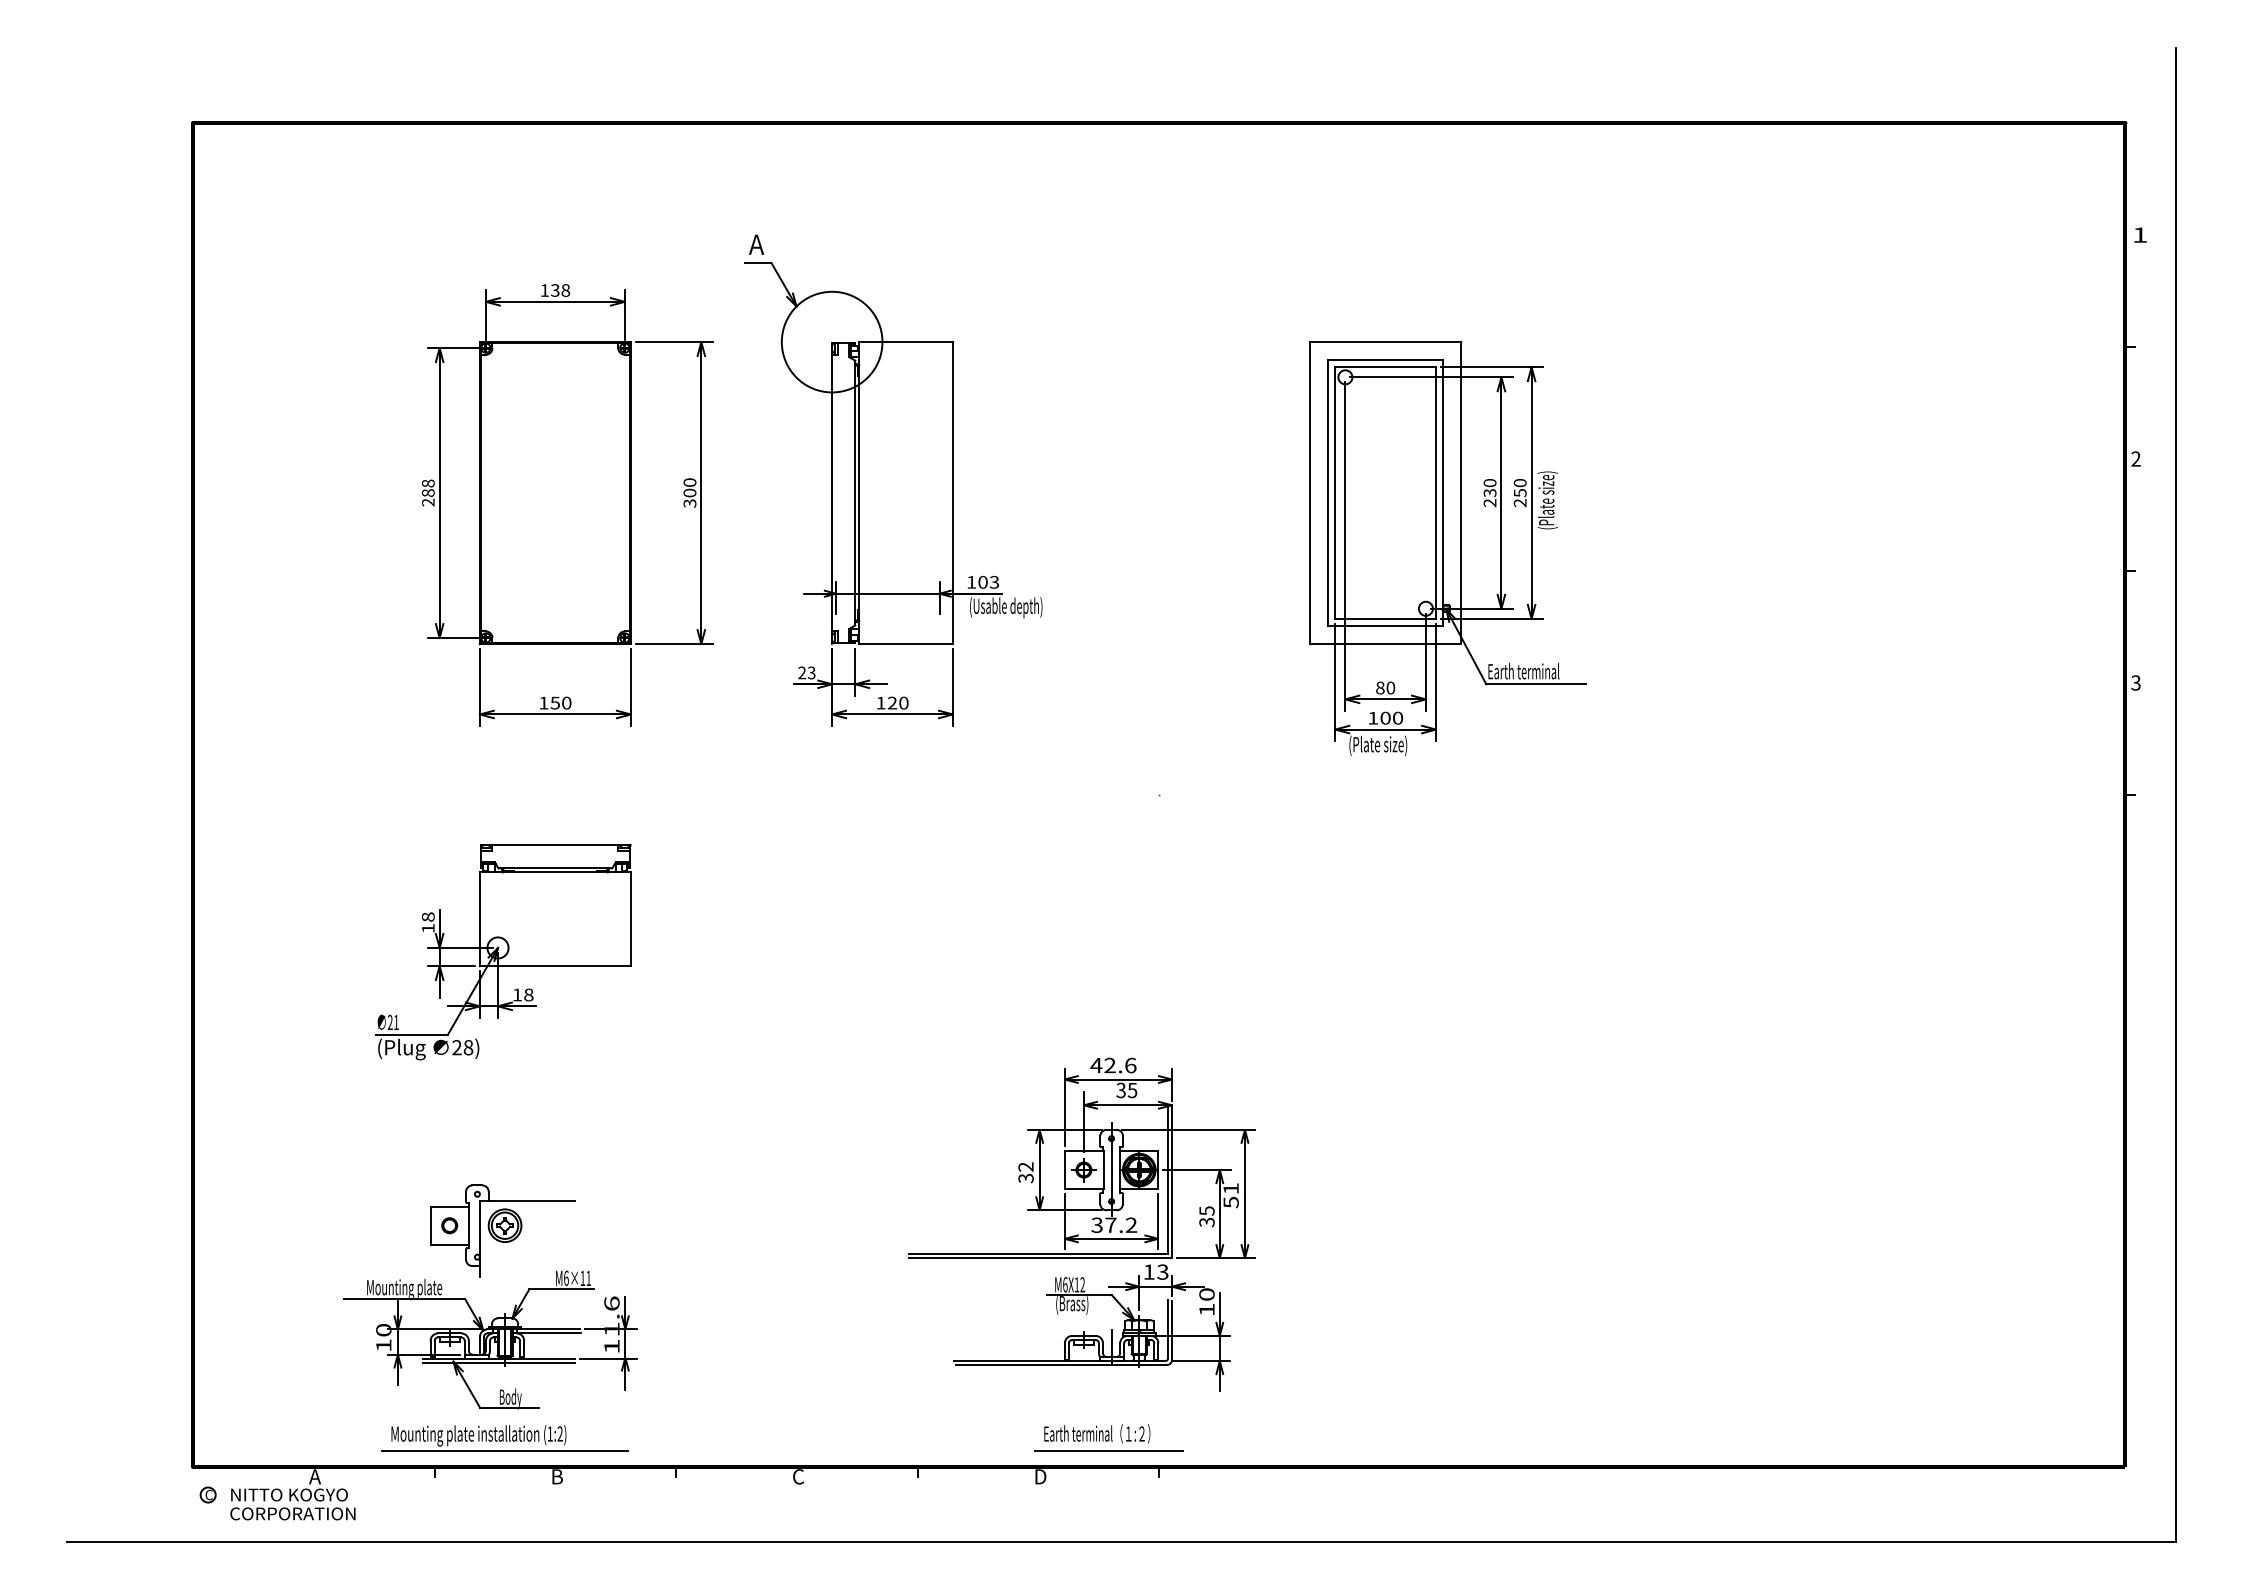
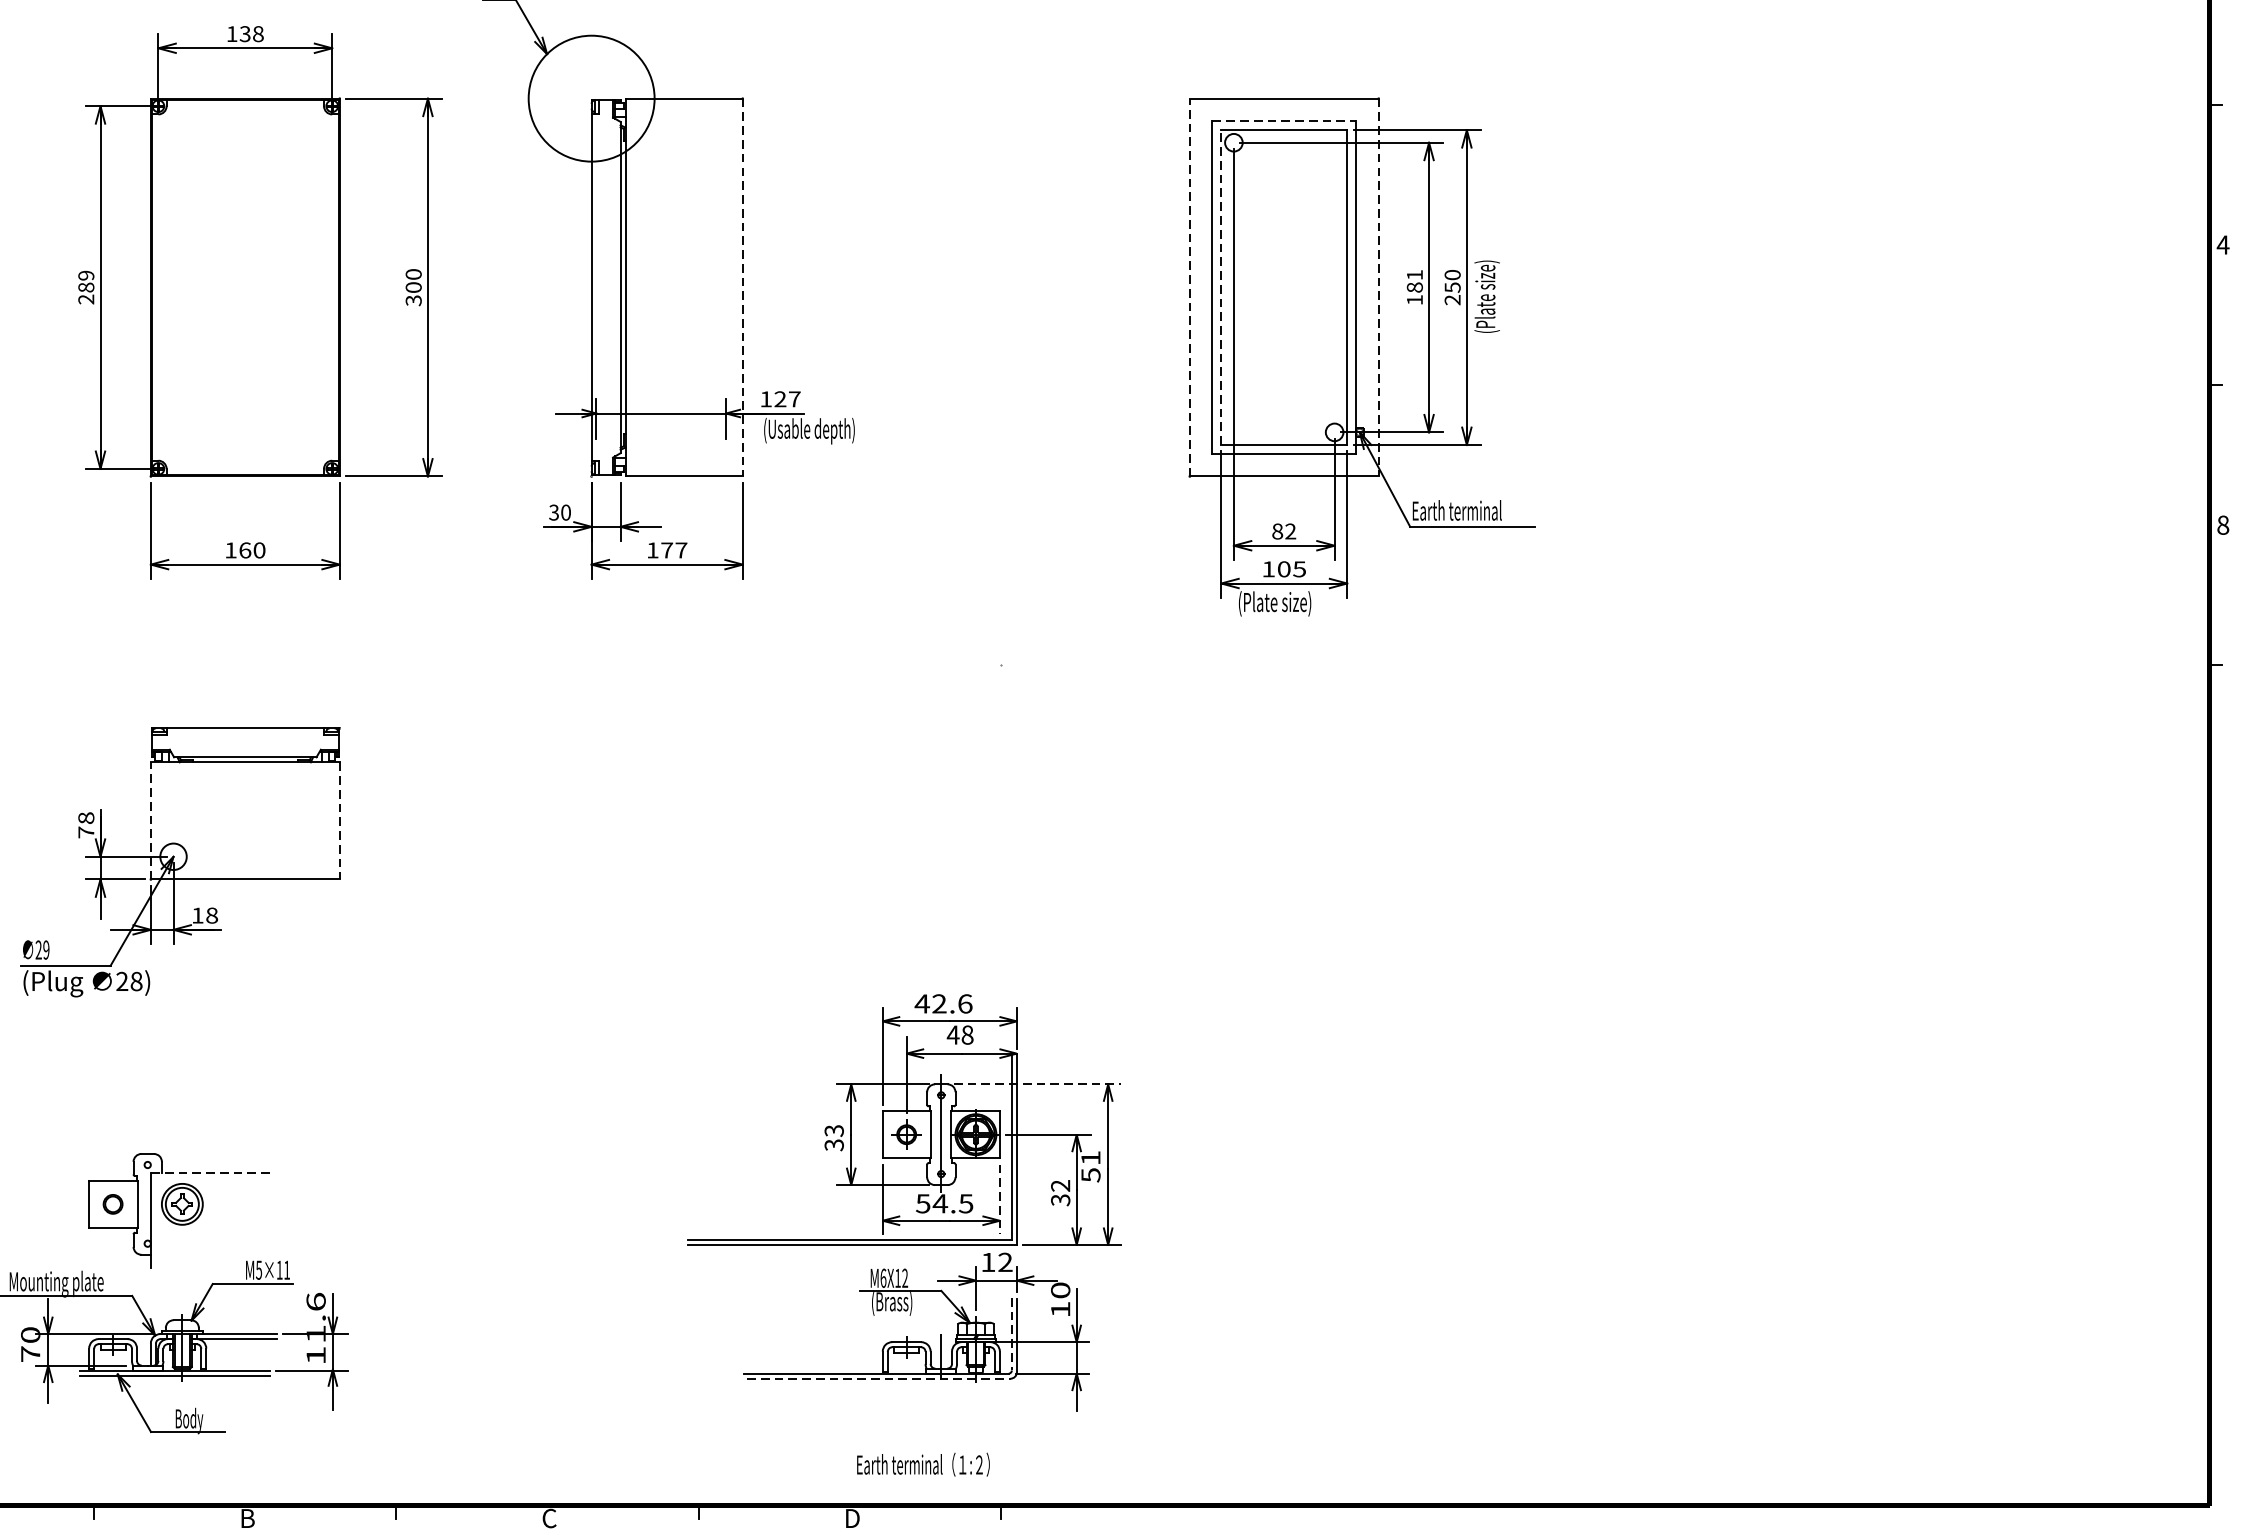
line: (1386, 360) -> (1285, 121), solid -> dashed
text: (2135, 458) -> (2222, 244), 2 -> 4
text: (428, 483) -> (86, 275), 288 -> 289
line: (952, 493) -> (742, 288), solid -> dashed
line: (1310, 493) -> (1190, 288), solid -> dashed
line: (1335, 493) -> (1221, 288), solid -> dashed
line: (1461, 493) -> (1379, 288), solid -> dashed
text: (1489, 493) -> (1414, 288), 230 -> 181
text: (988, 581) -> (787, 398), 103 -> 127
text: (806, 672) -> (559, 512), 23 -> 30
text: (2135, 682) -> (2222, 524), 3 -> 8
text: (1390, 687) -> (1290, 530), 80 -> 82
text: (555, 702) -> (245, 549), 150 -> 160
text: (897, 702) -> (673, 549), 120 -> 177
text: (1397, 717) -> (1299, 568), 100 -> 105
line: (479, 919) -> (150, 821), solid -> dashed
line: (630, 919) -> (339, 821), solid -> dashed
text: (428, 928) -> (86, 832), 18 -> 78
text: (395, 1022) -> (45, 950), 21 -> 29
text: (1126, 1090) -> (959, 1035), 35 -> 48
line: (1188, 1129) -> (1037, 1083), solid -> dashed
text: (1026, 1166) -> (834, 1130), 32 -> 33
line: (527, 1200) -> (210, 1172), solid -> dashed
text: (1206, 1210) -> (1060, 1185), 35 -> 32
line: (1158, 1221) -> (999, 1199), solid -> dashed
text: (1114, 1224) -> (944, 1202), 37.2 -> 54.5
text: (1162, 1272) -> (1005, 1262), 13 -> 12
text: (566, 1277) -> (259, 1269), M6×11 -> M5×11
line: (1167, 1329) -> (1011, 1334), solid -> dashed
text: (383, 1345) -> (30, 1354), 10 -> 70
line: (1062, 1365) -> (879, 1379), solid -> dashed
part: (504, 1438) -> (181, 1470), removed
line: (1108, 1451) -> (937, 1486), removed

